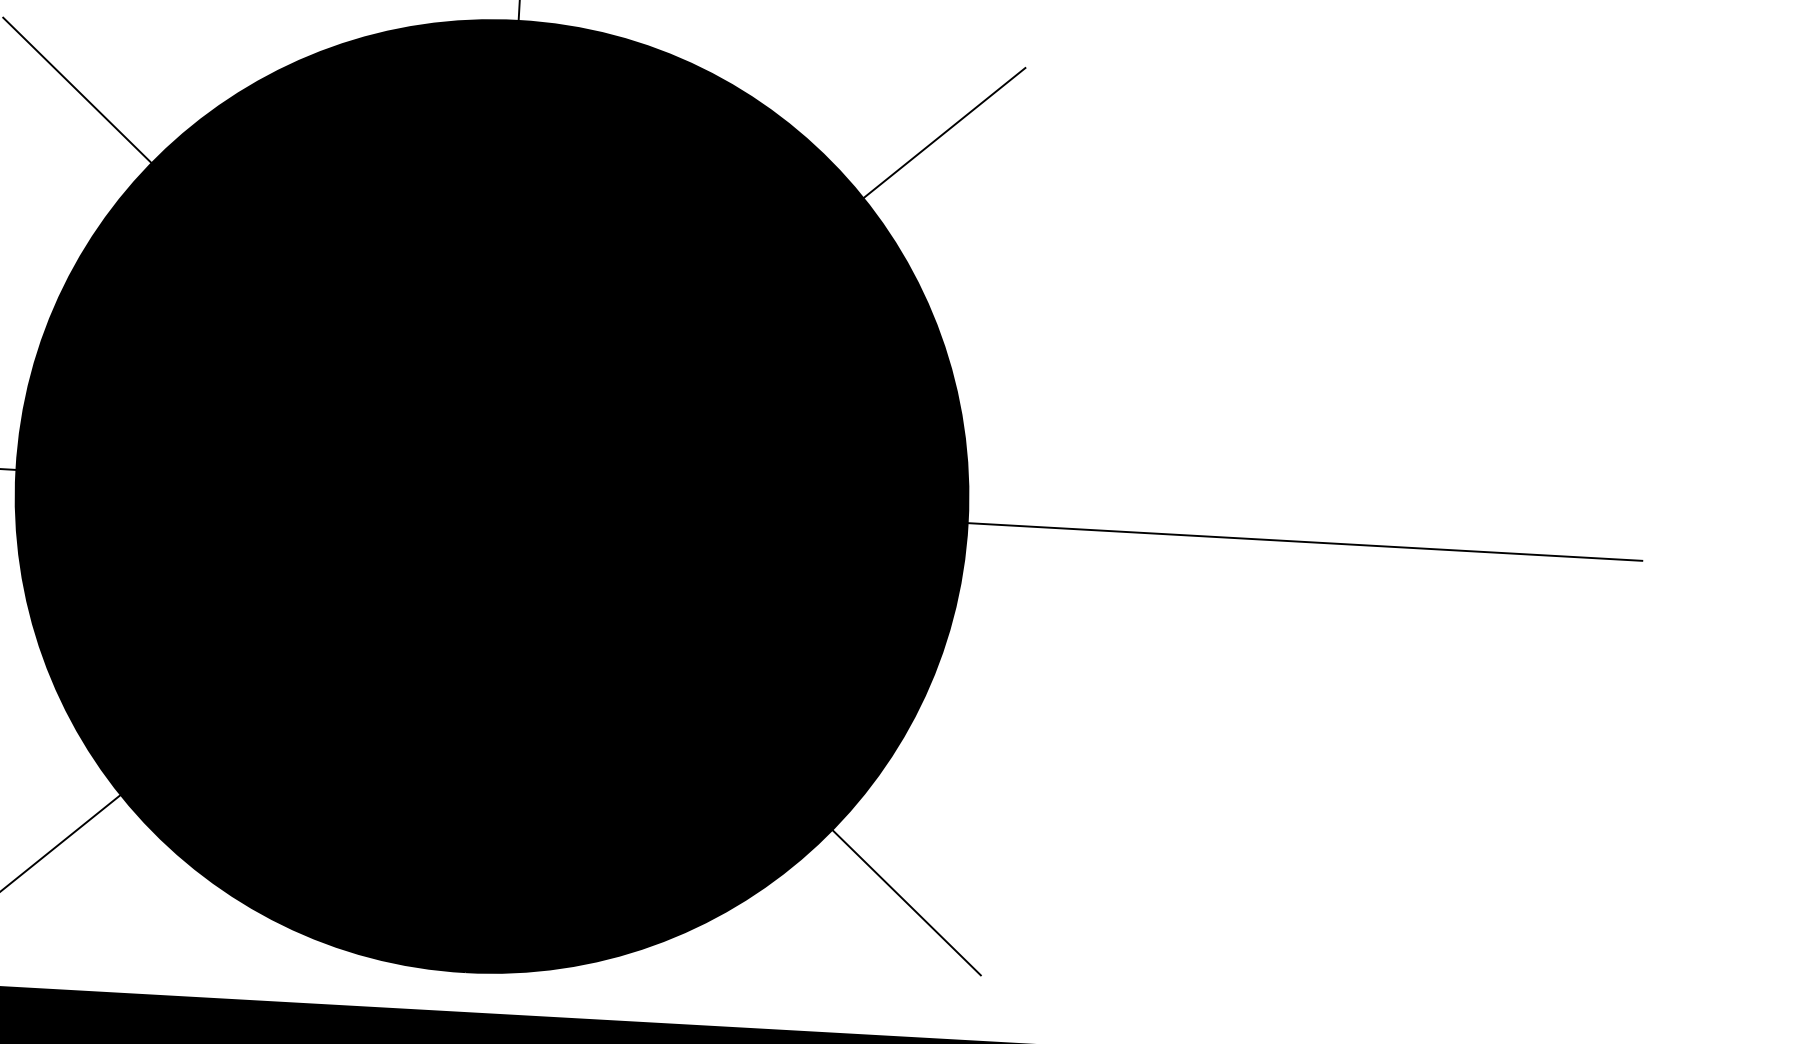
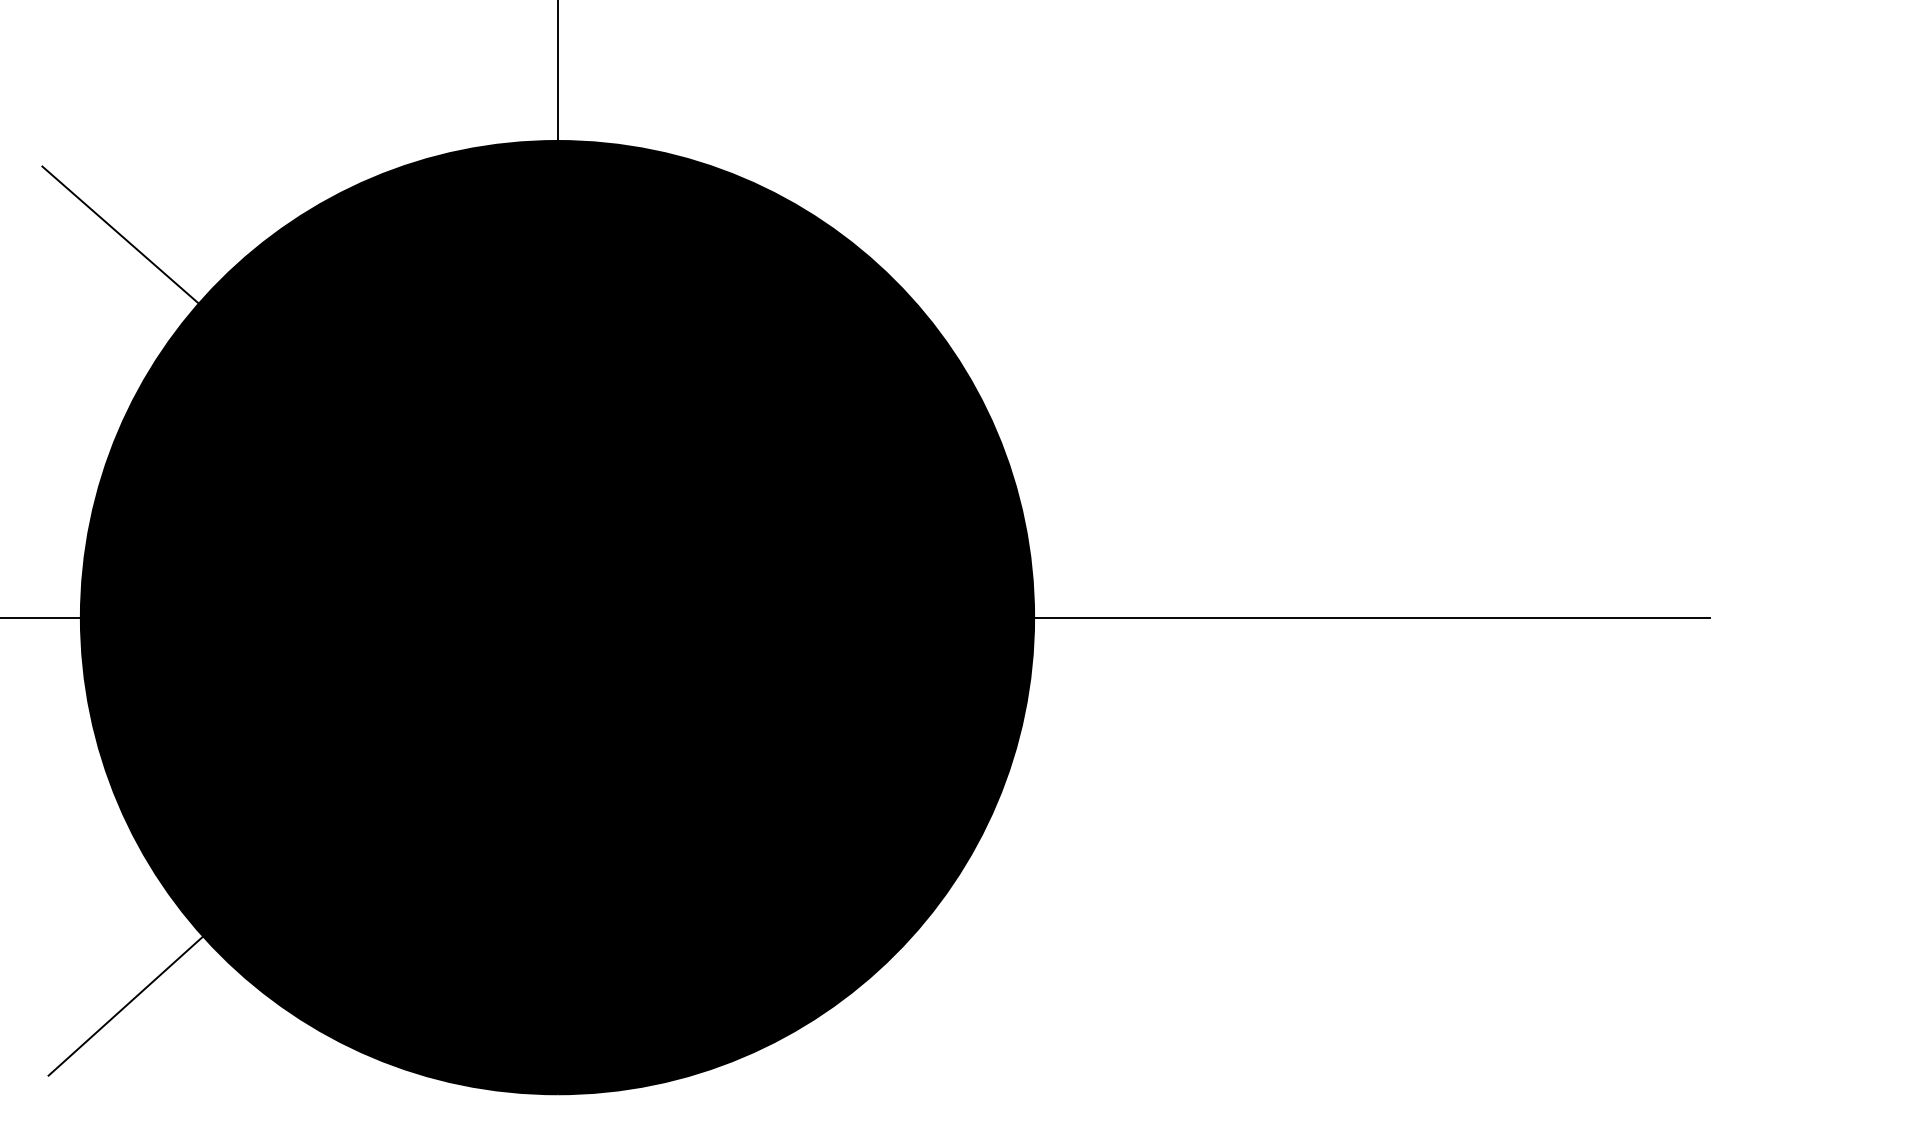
line: (943, 132) -> (988, 228), removed
line: (906, 901) -> (994, 999), removed

